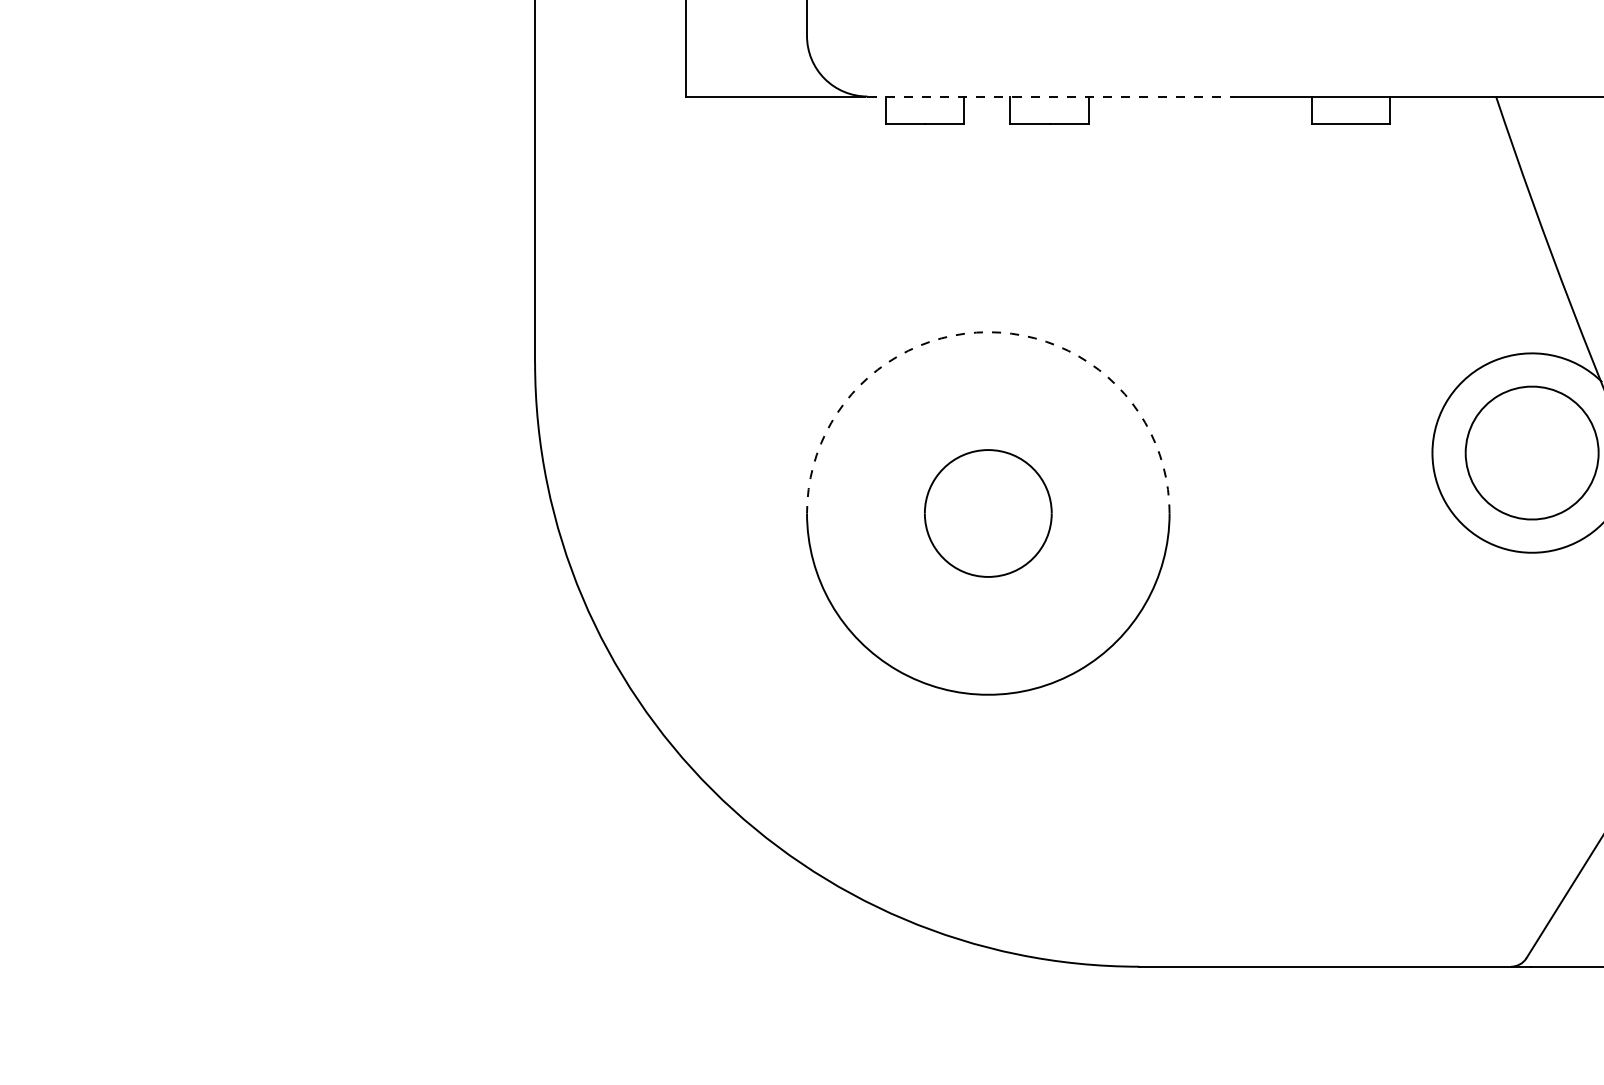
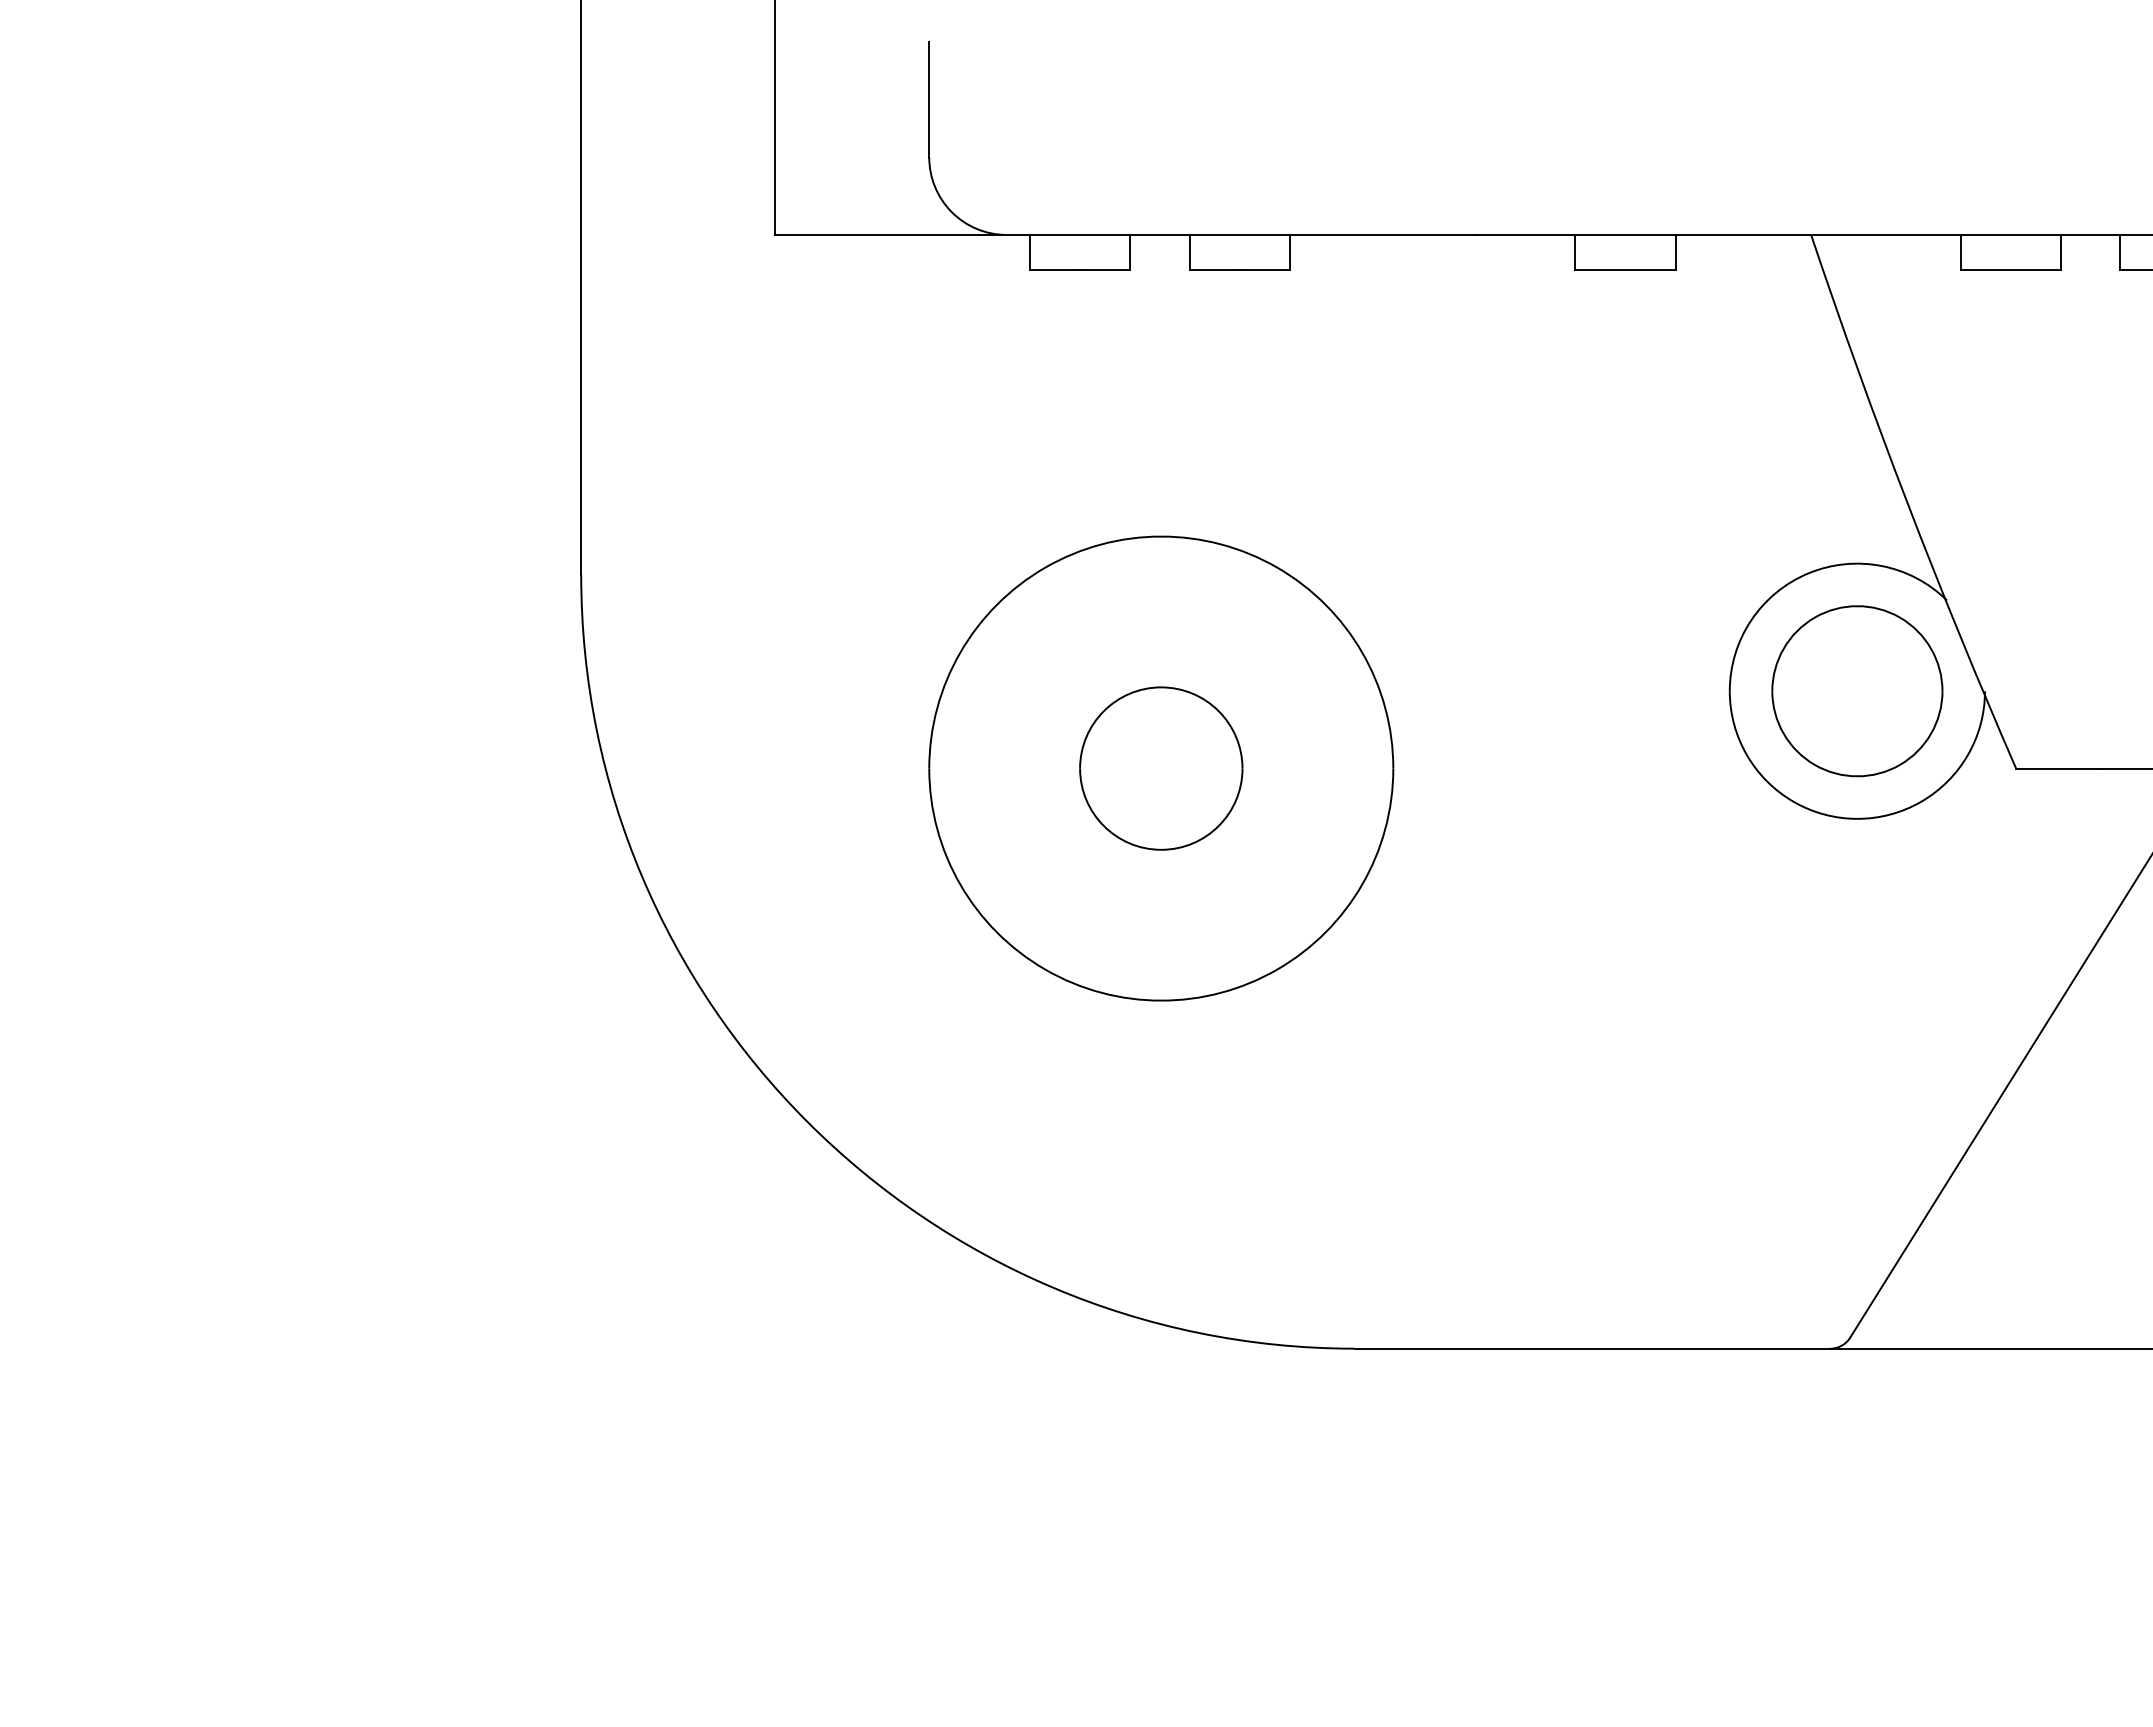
line: (1050, 96) -> (1241, 234), dashed -> solid
arc: (988, 332) -> (1161, 536), dashed -> solid

